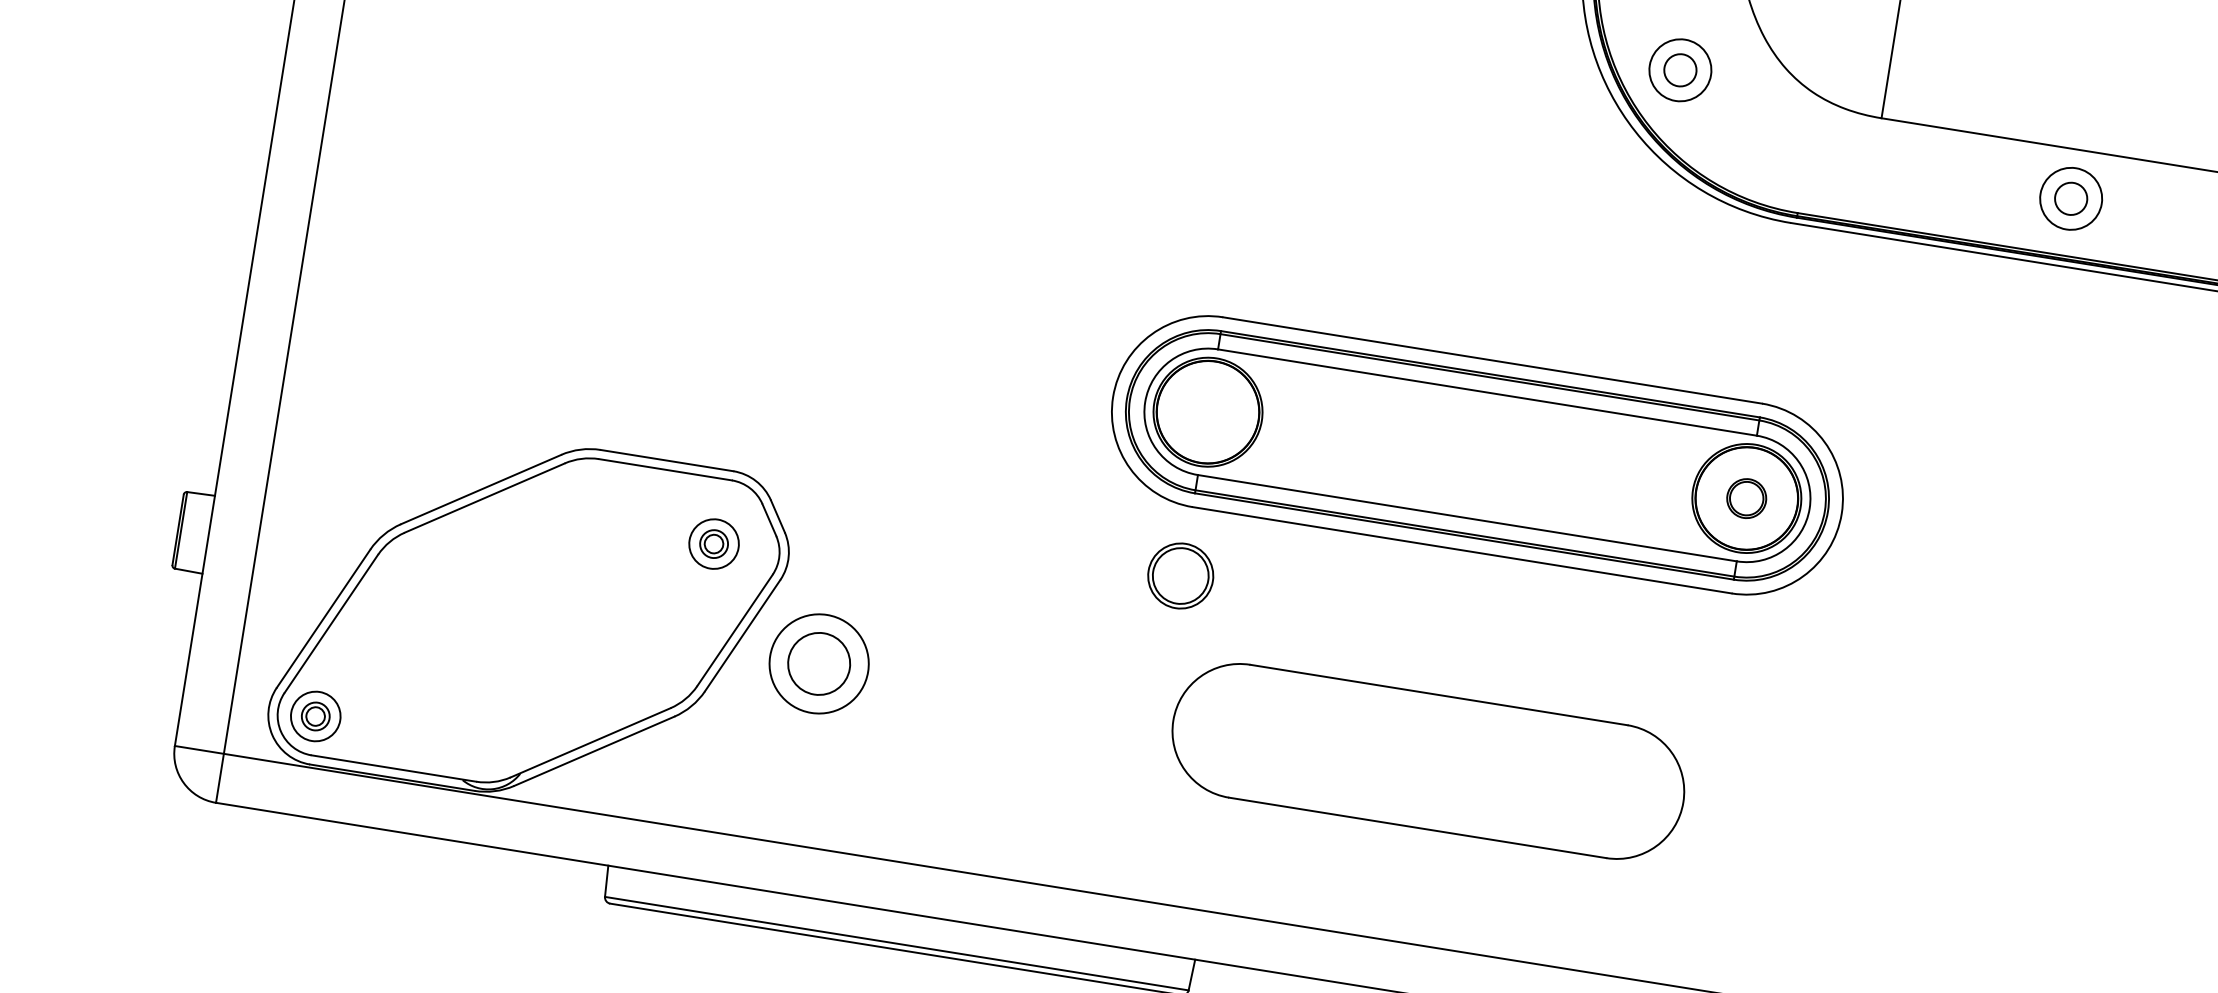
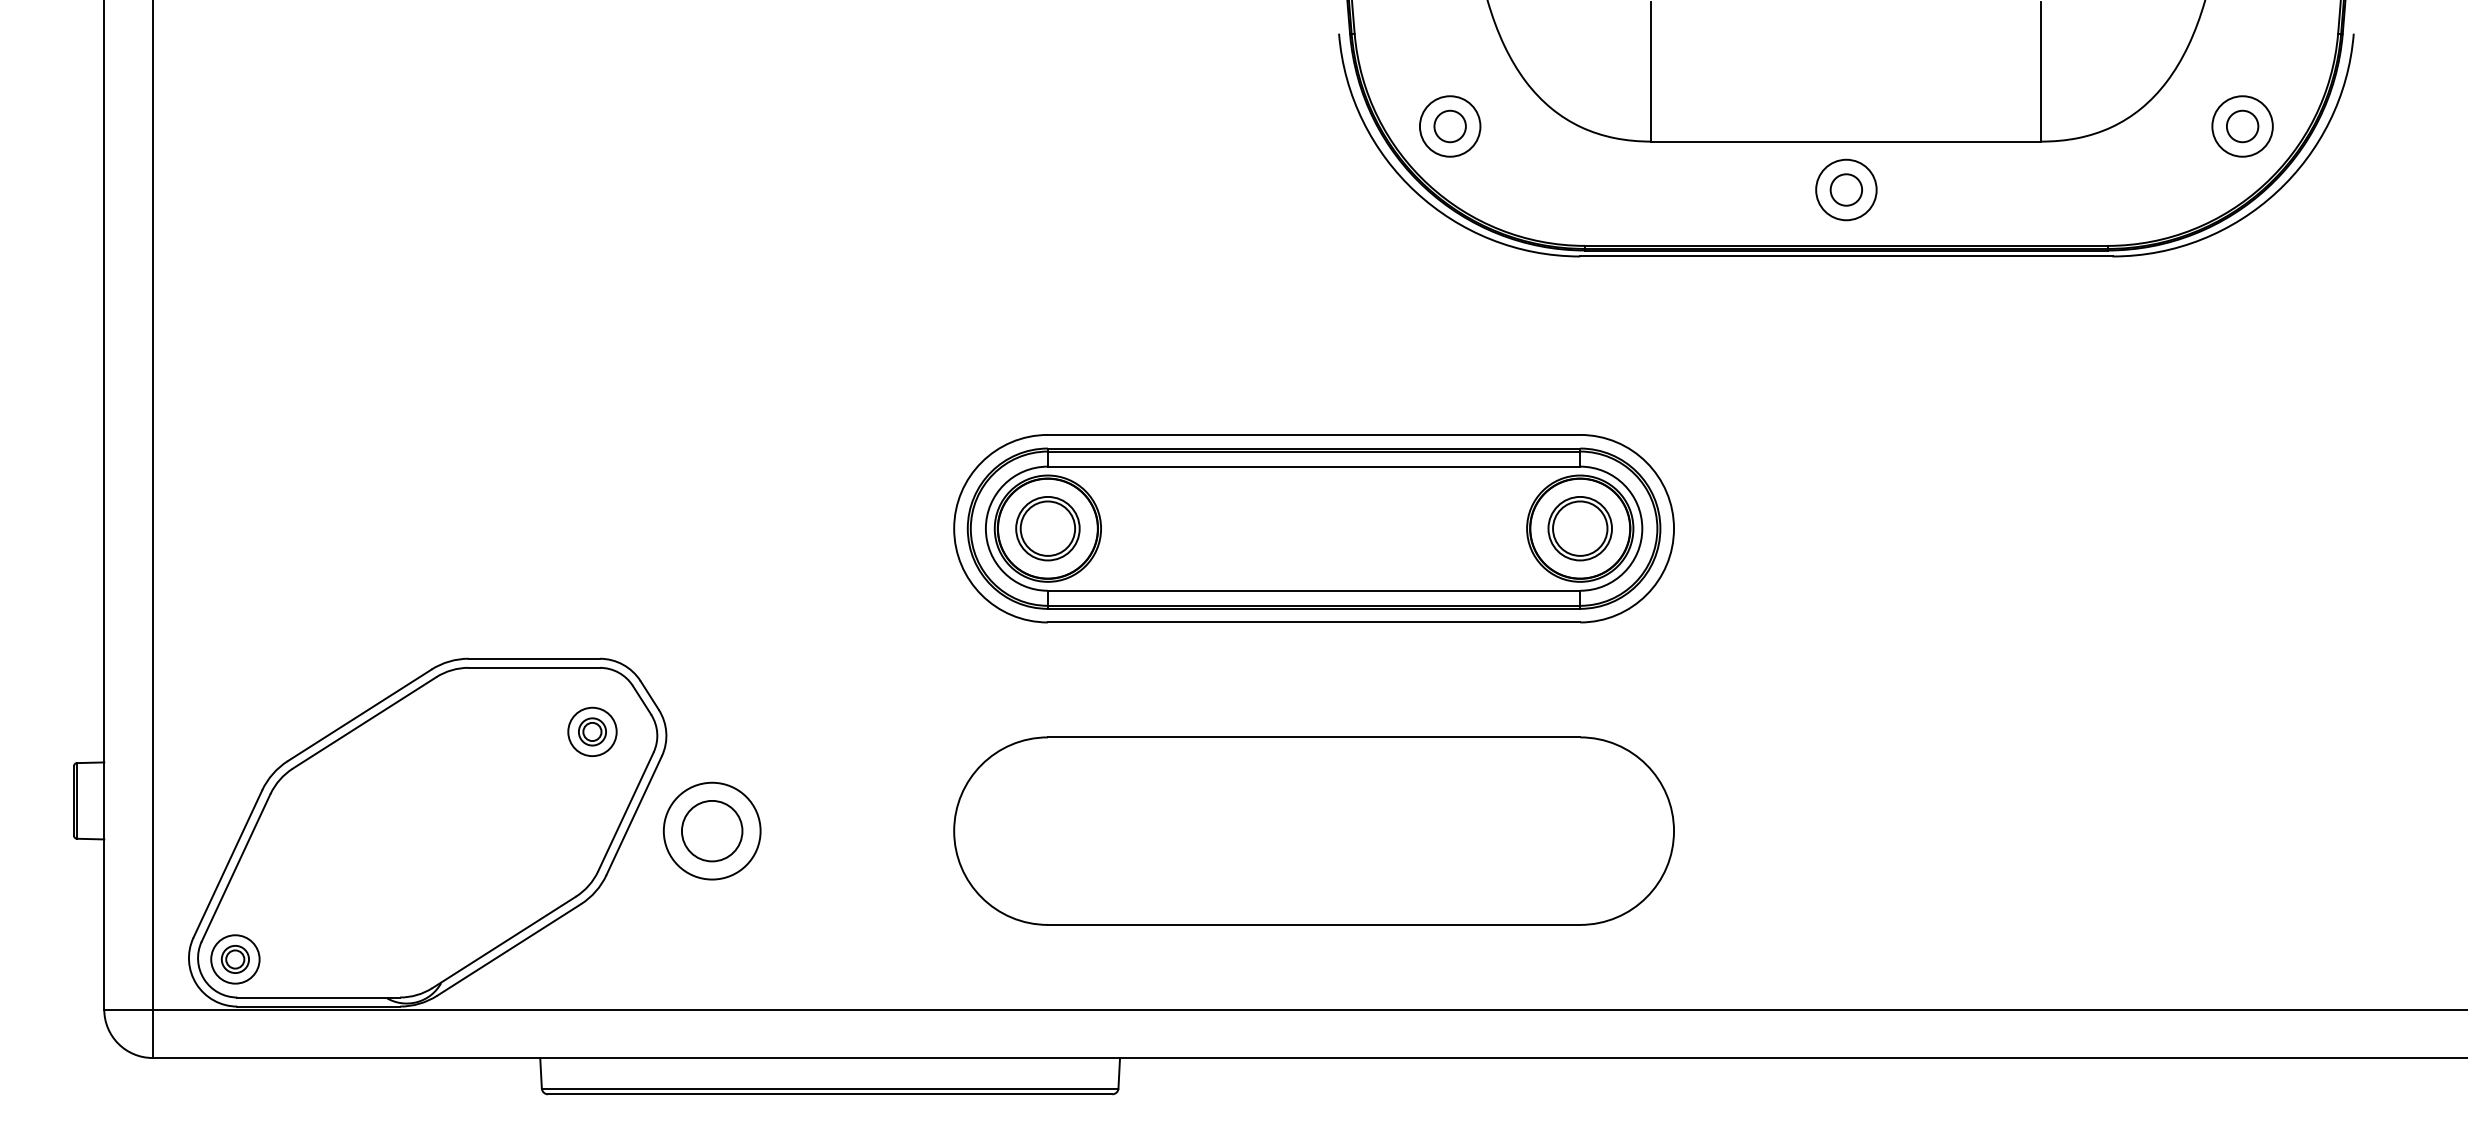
part: (1746, 498) -> (1579, 528), size x1.67
part: (1180, 575) -> (1047, 528), moved
part: (1427, 760) -> (1313, 830), size x1.43

